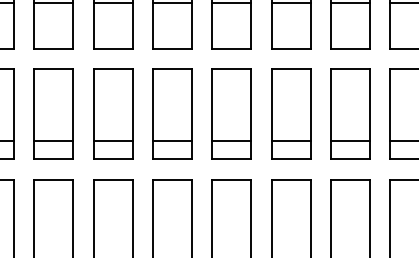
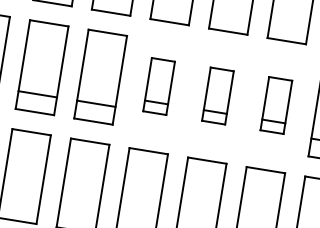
part: (231, 113) -> (159, 85), size x0.6
part: (291, 113) -> (218, 95), size x0.6
part: (350, 113) -> (276, 104), size x0.6

